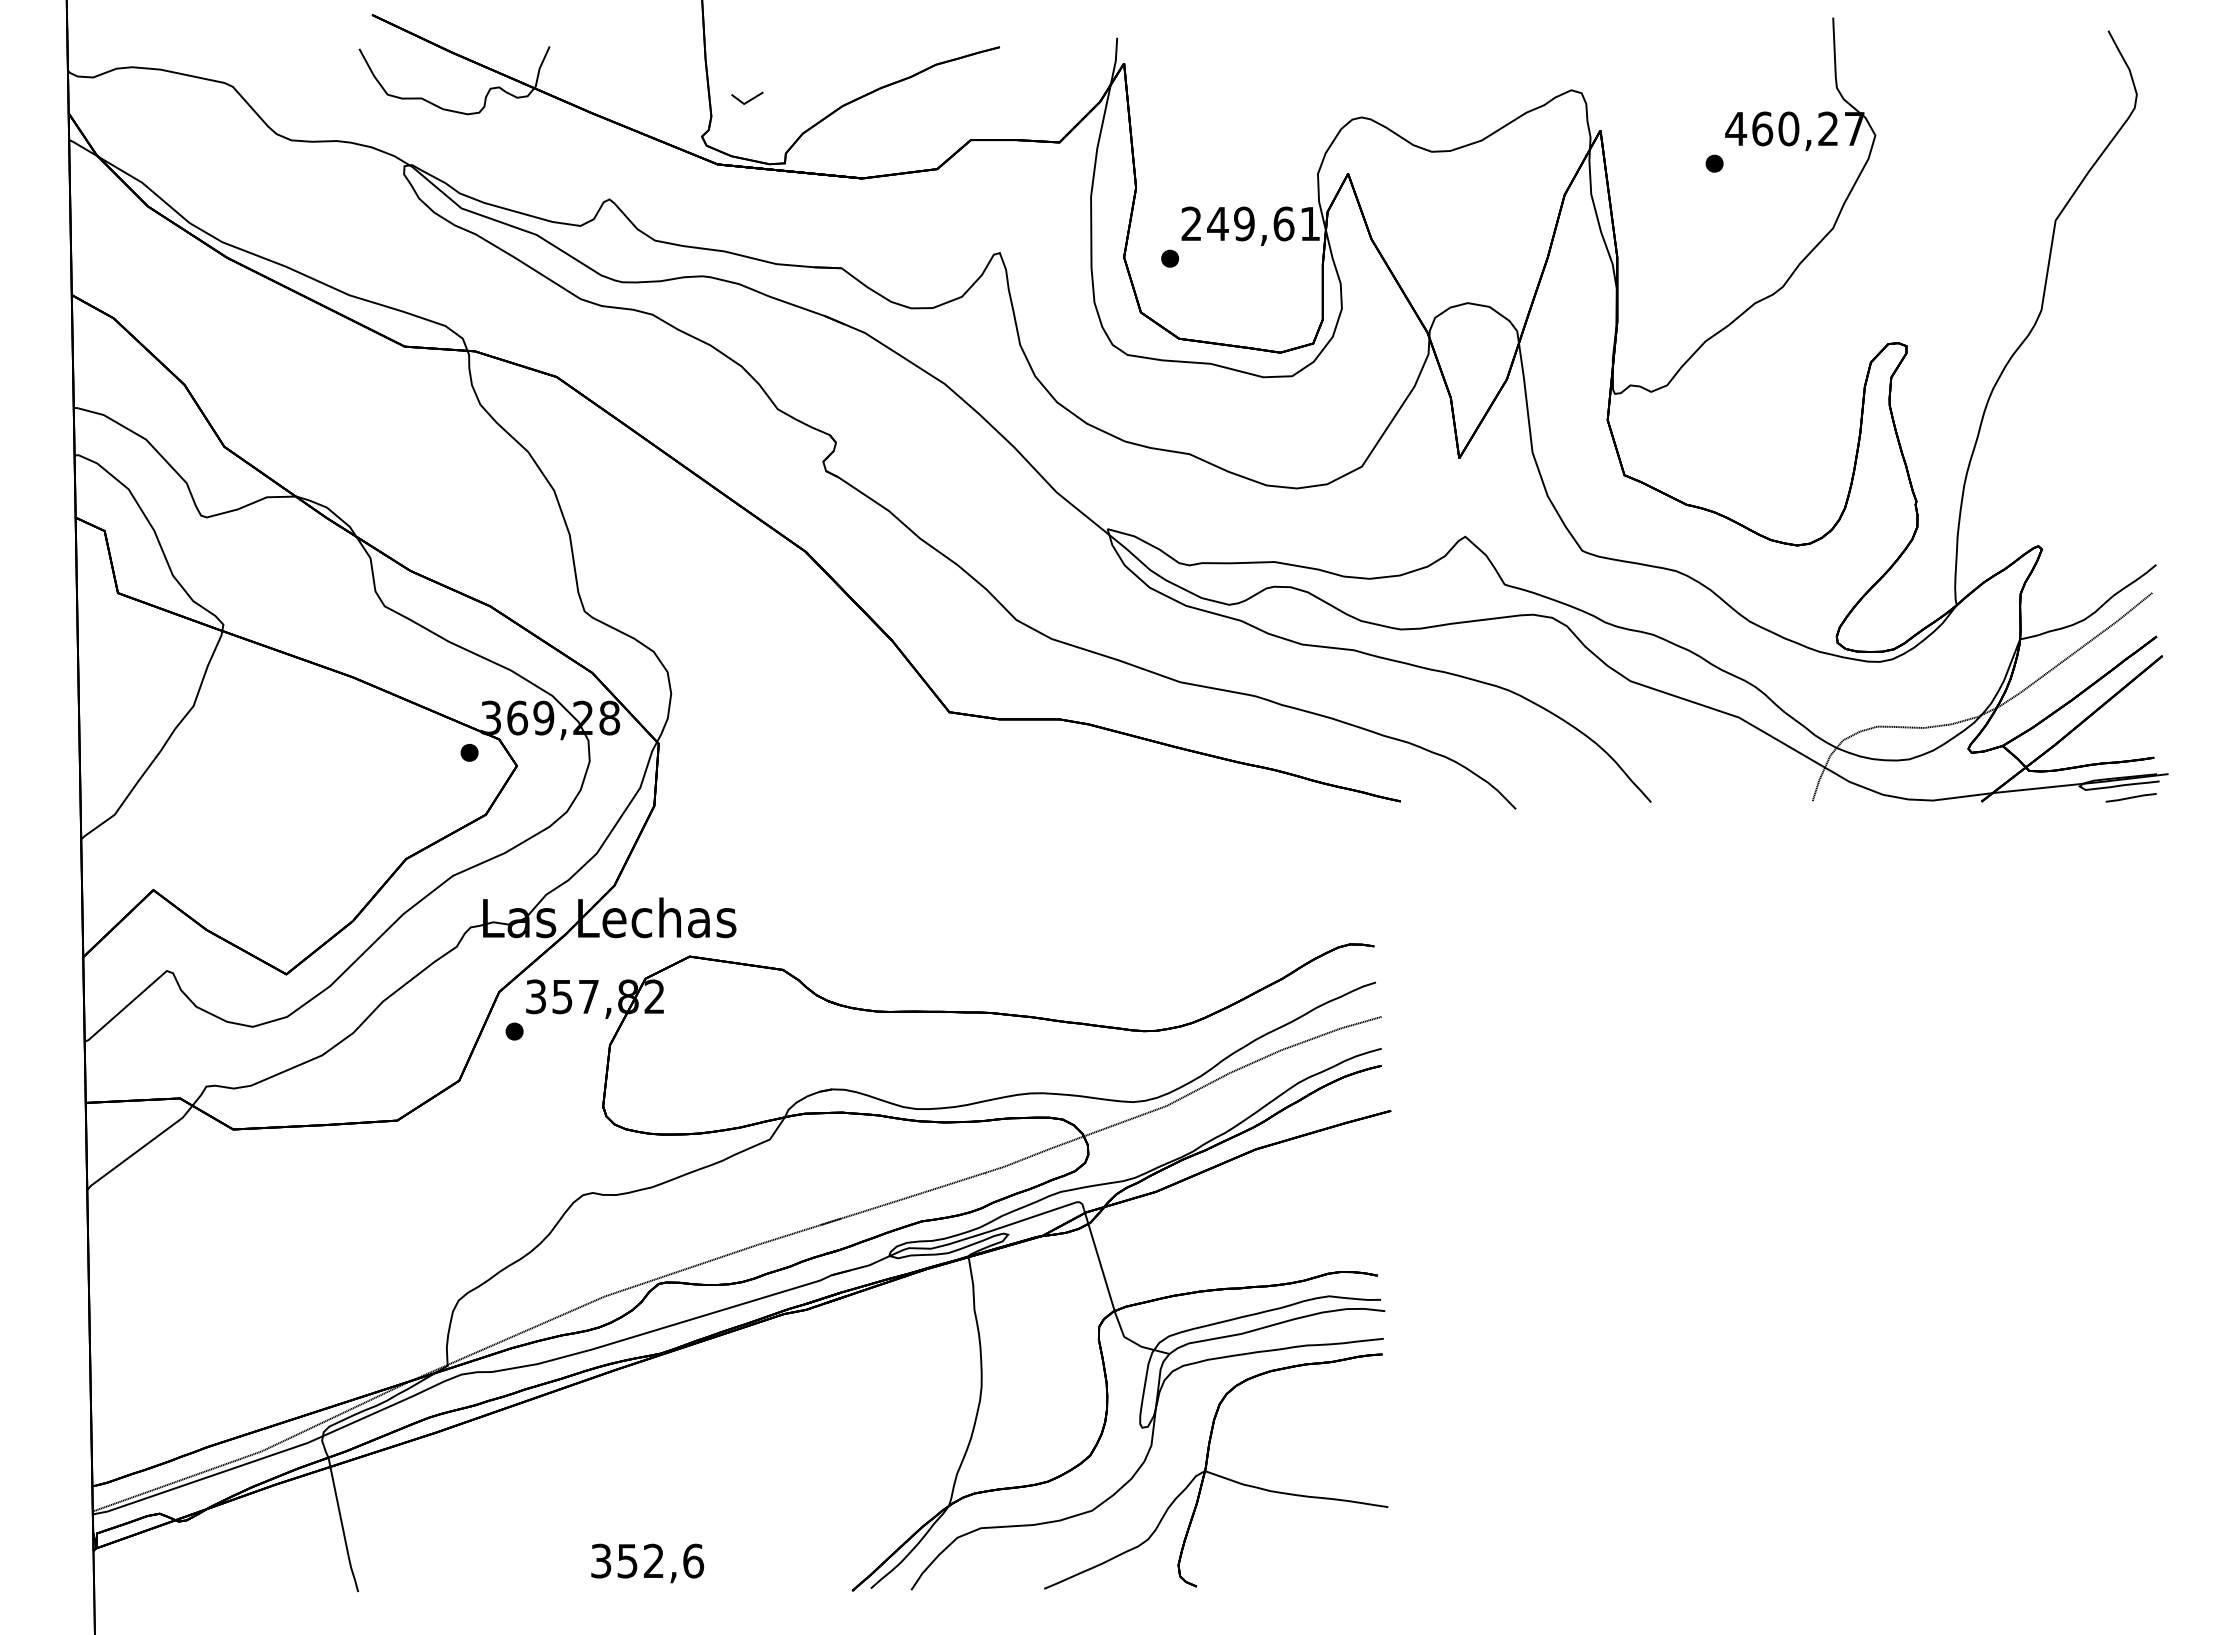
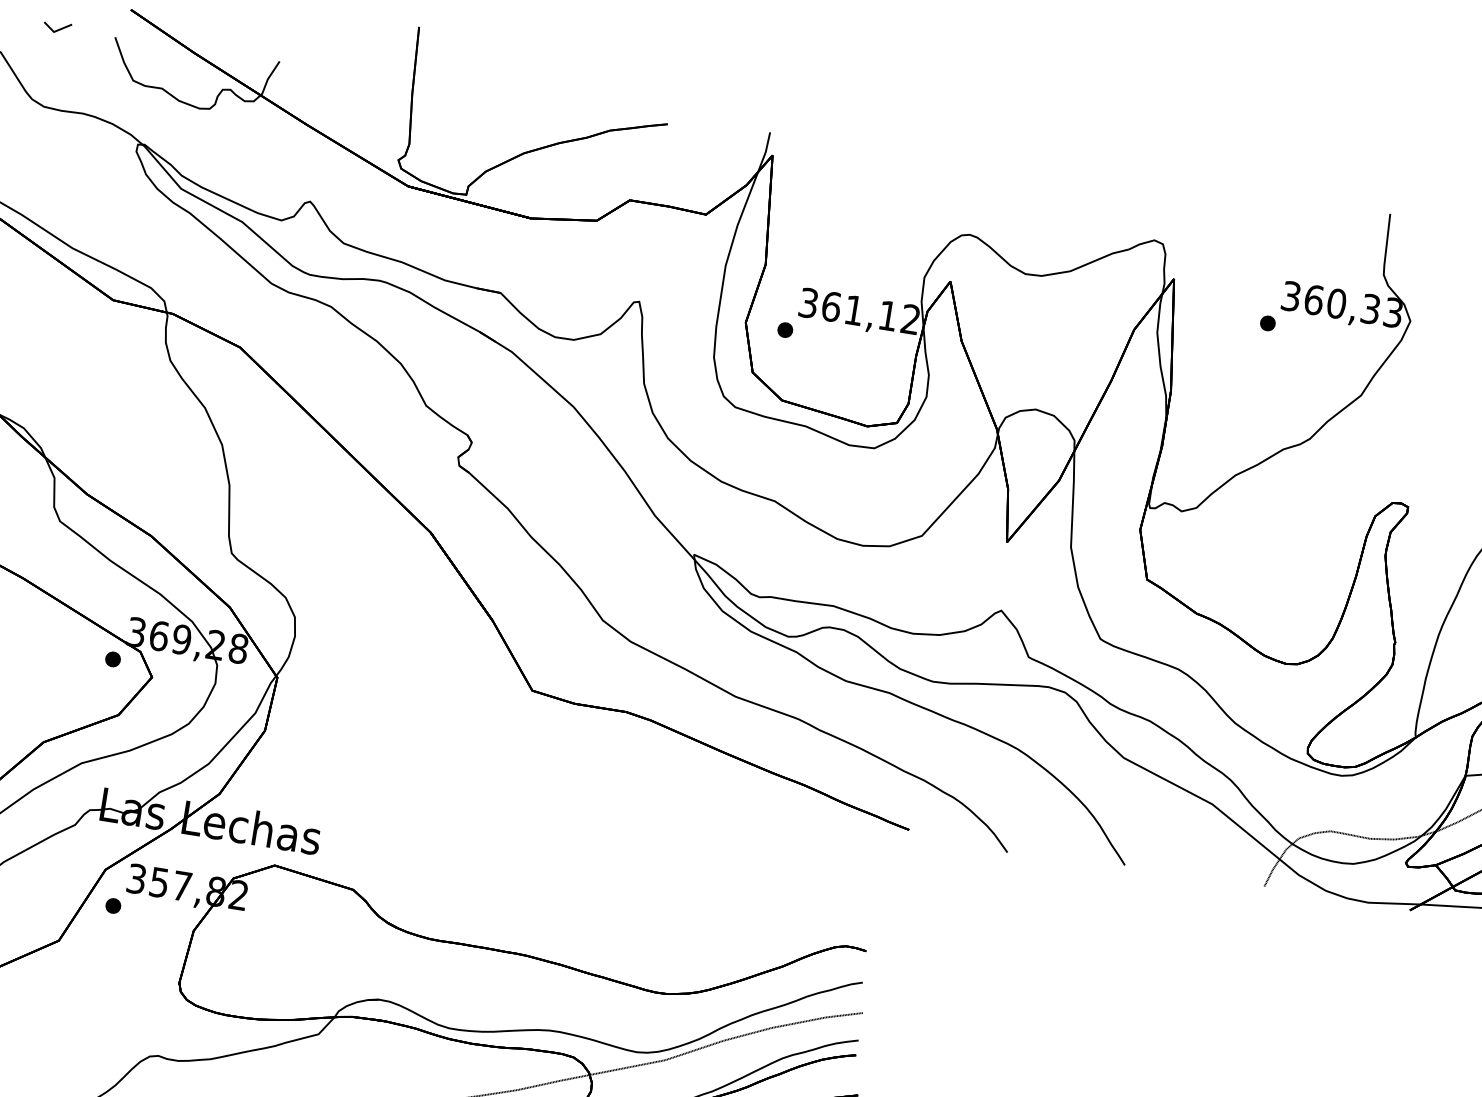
line: (749, 99) -> (59, 28), moved
text: (1794, 128) -> (1341, 304), 460,27 -> 360,33
text: (1250, 223) -> (859, 310), 249,61 -> 361,12

